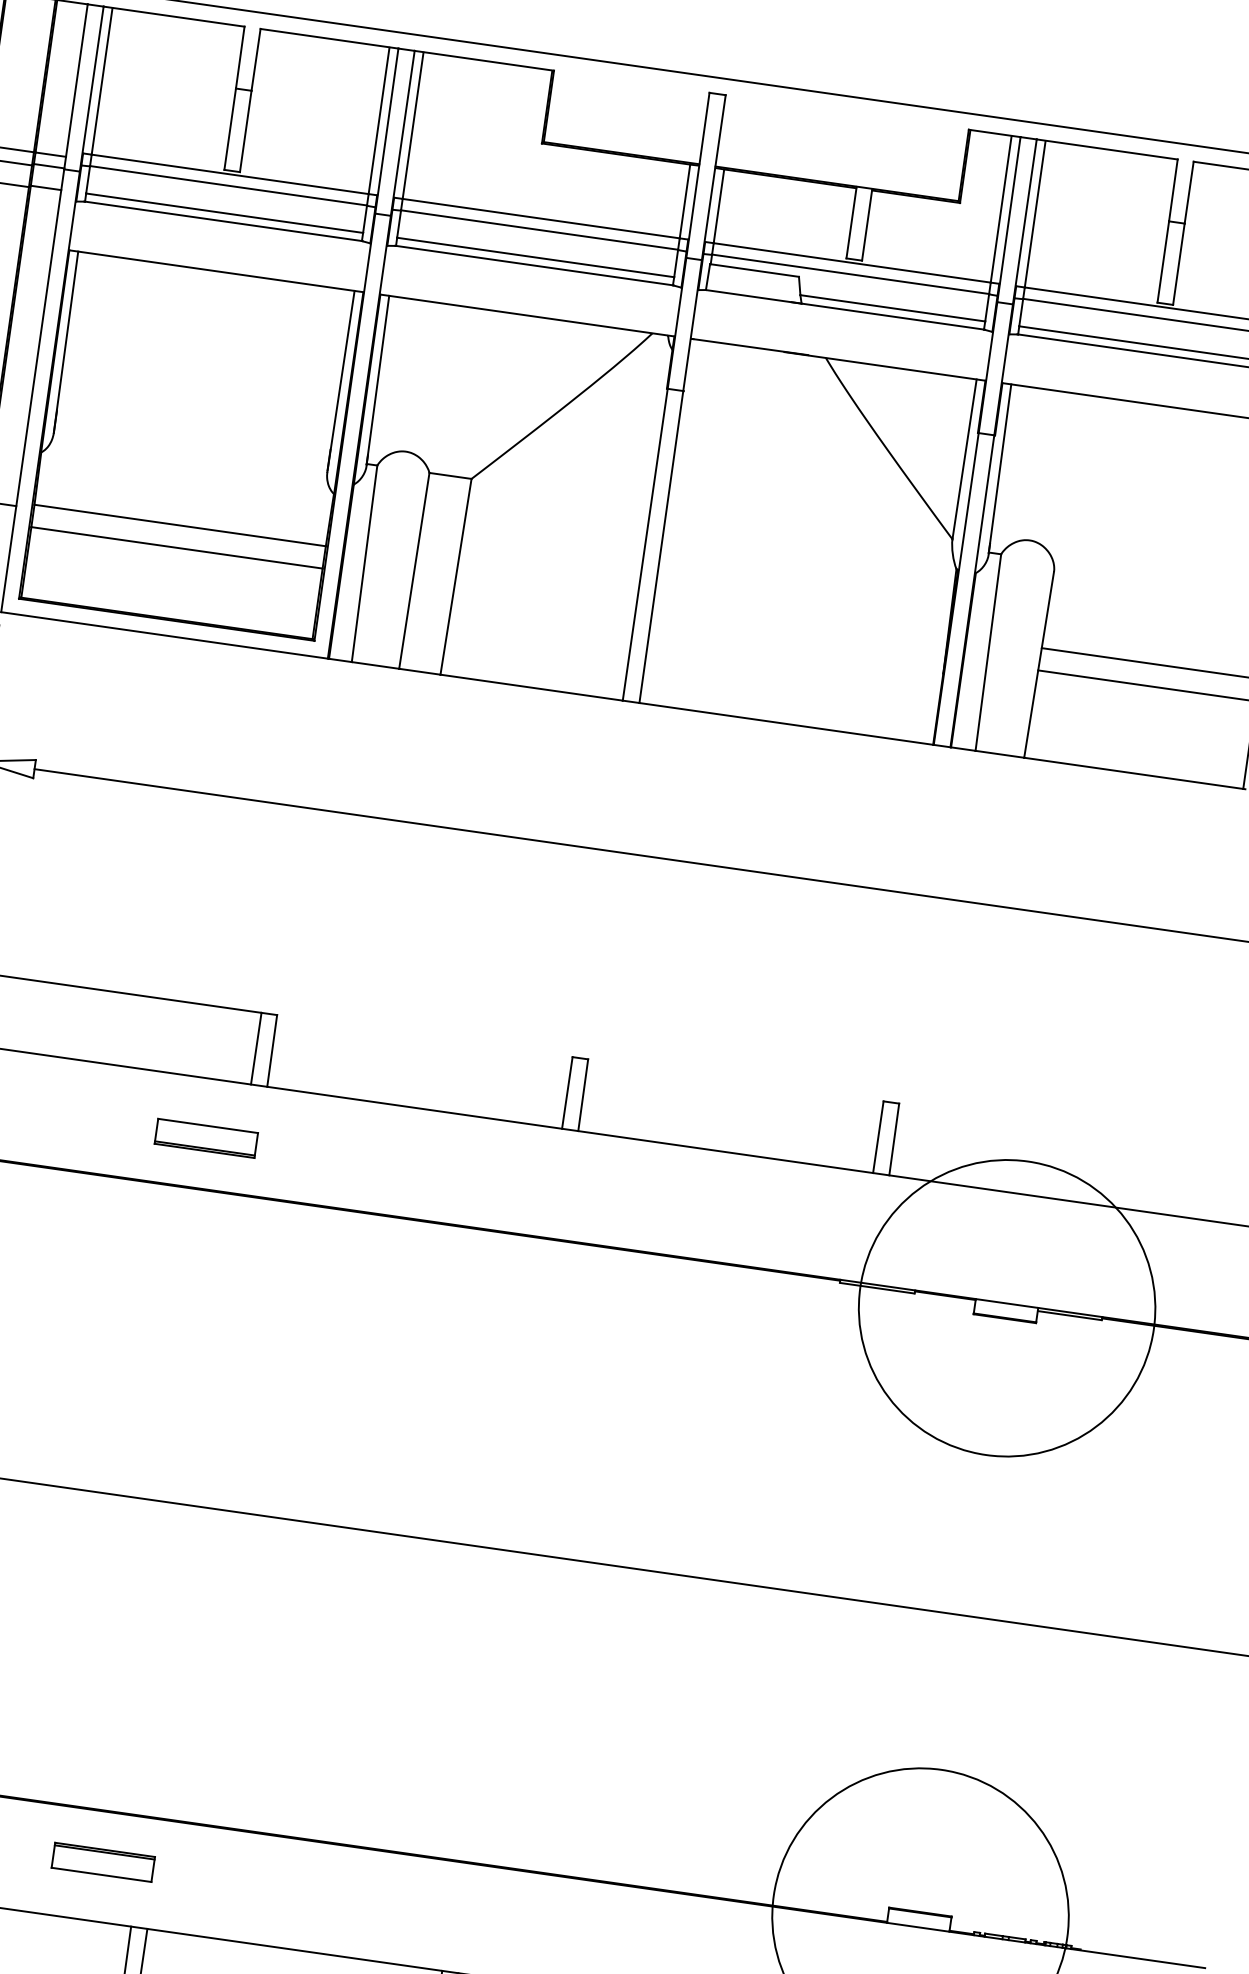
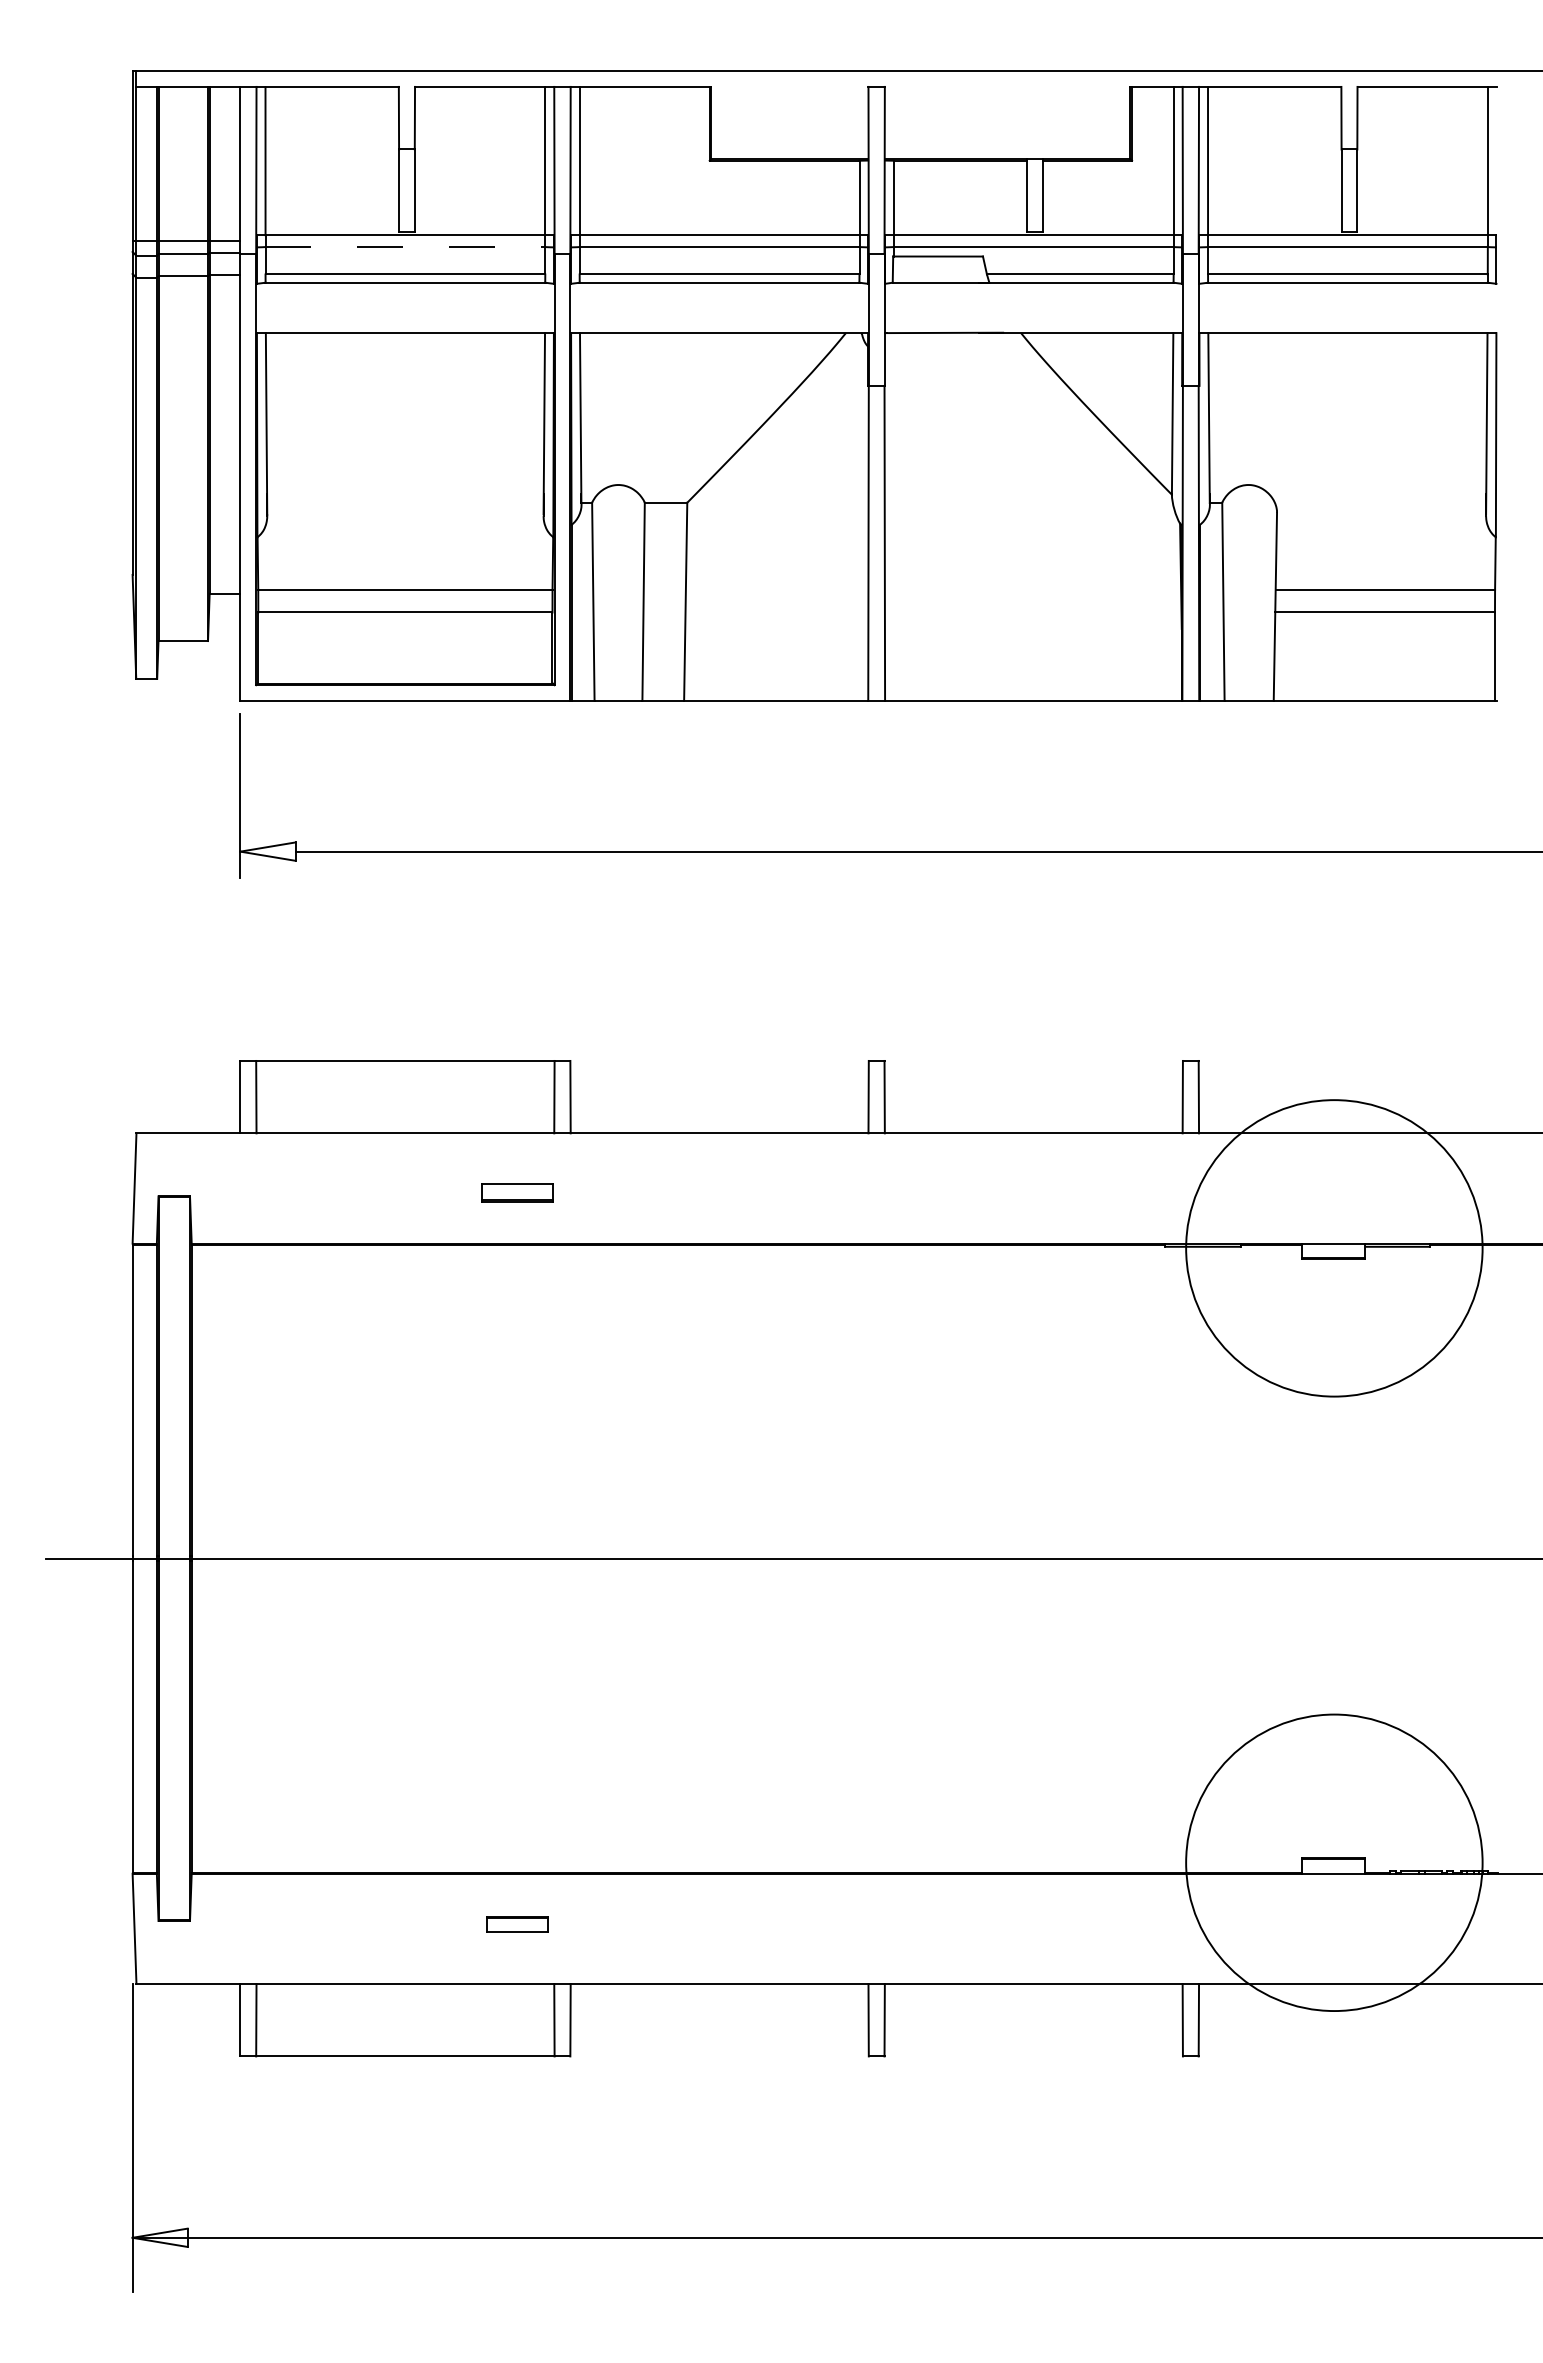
line: (228, 185) -> (405, 246), solid -> dashed
part: (206, 1137) -> (517, 1192), size x0.7
part: (103, 1862) -> (517, 1924), size x0.6

